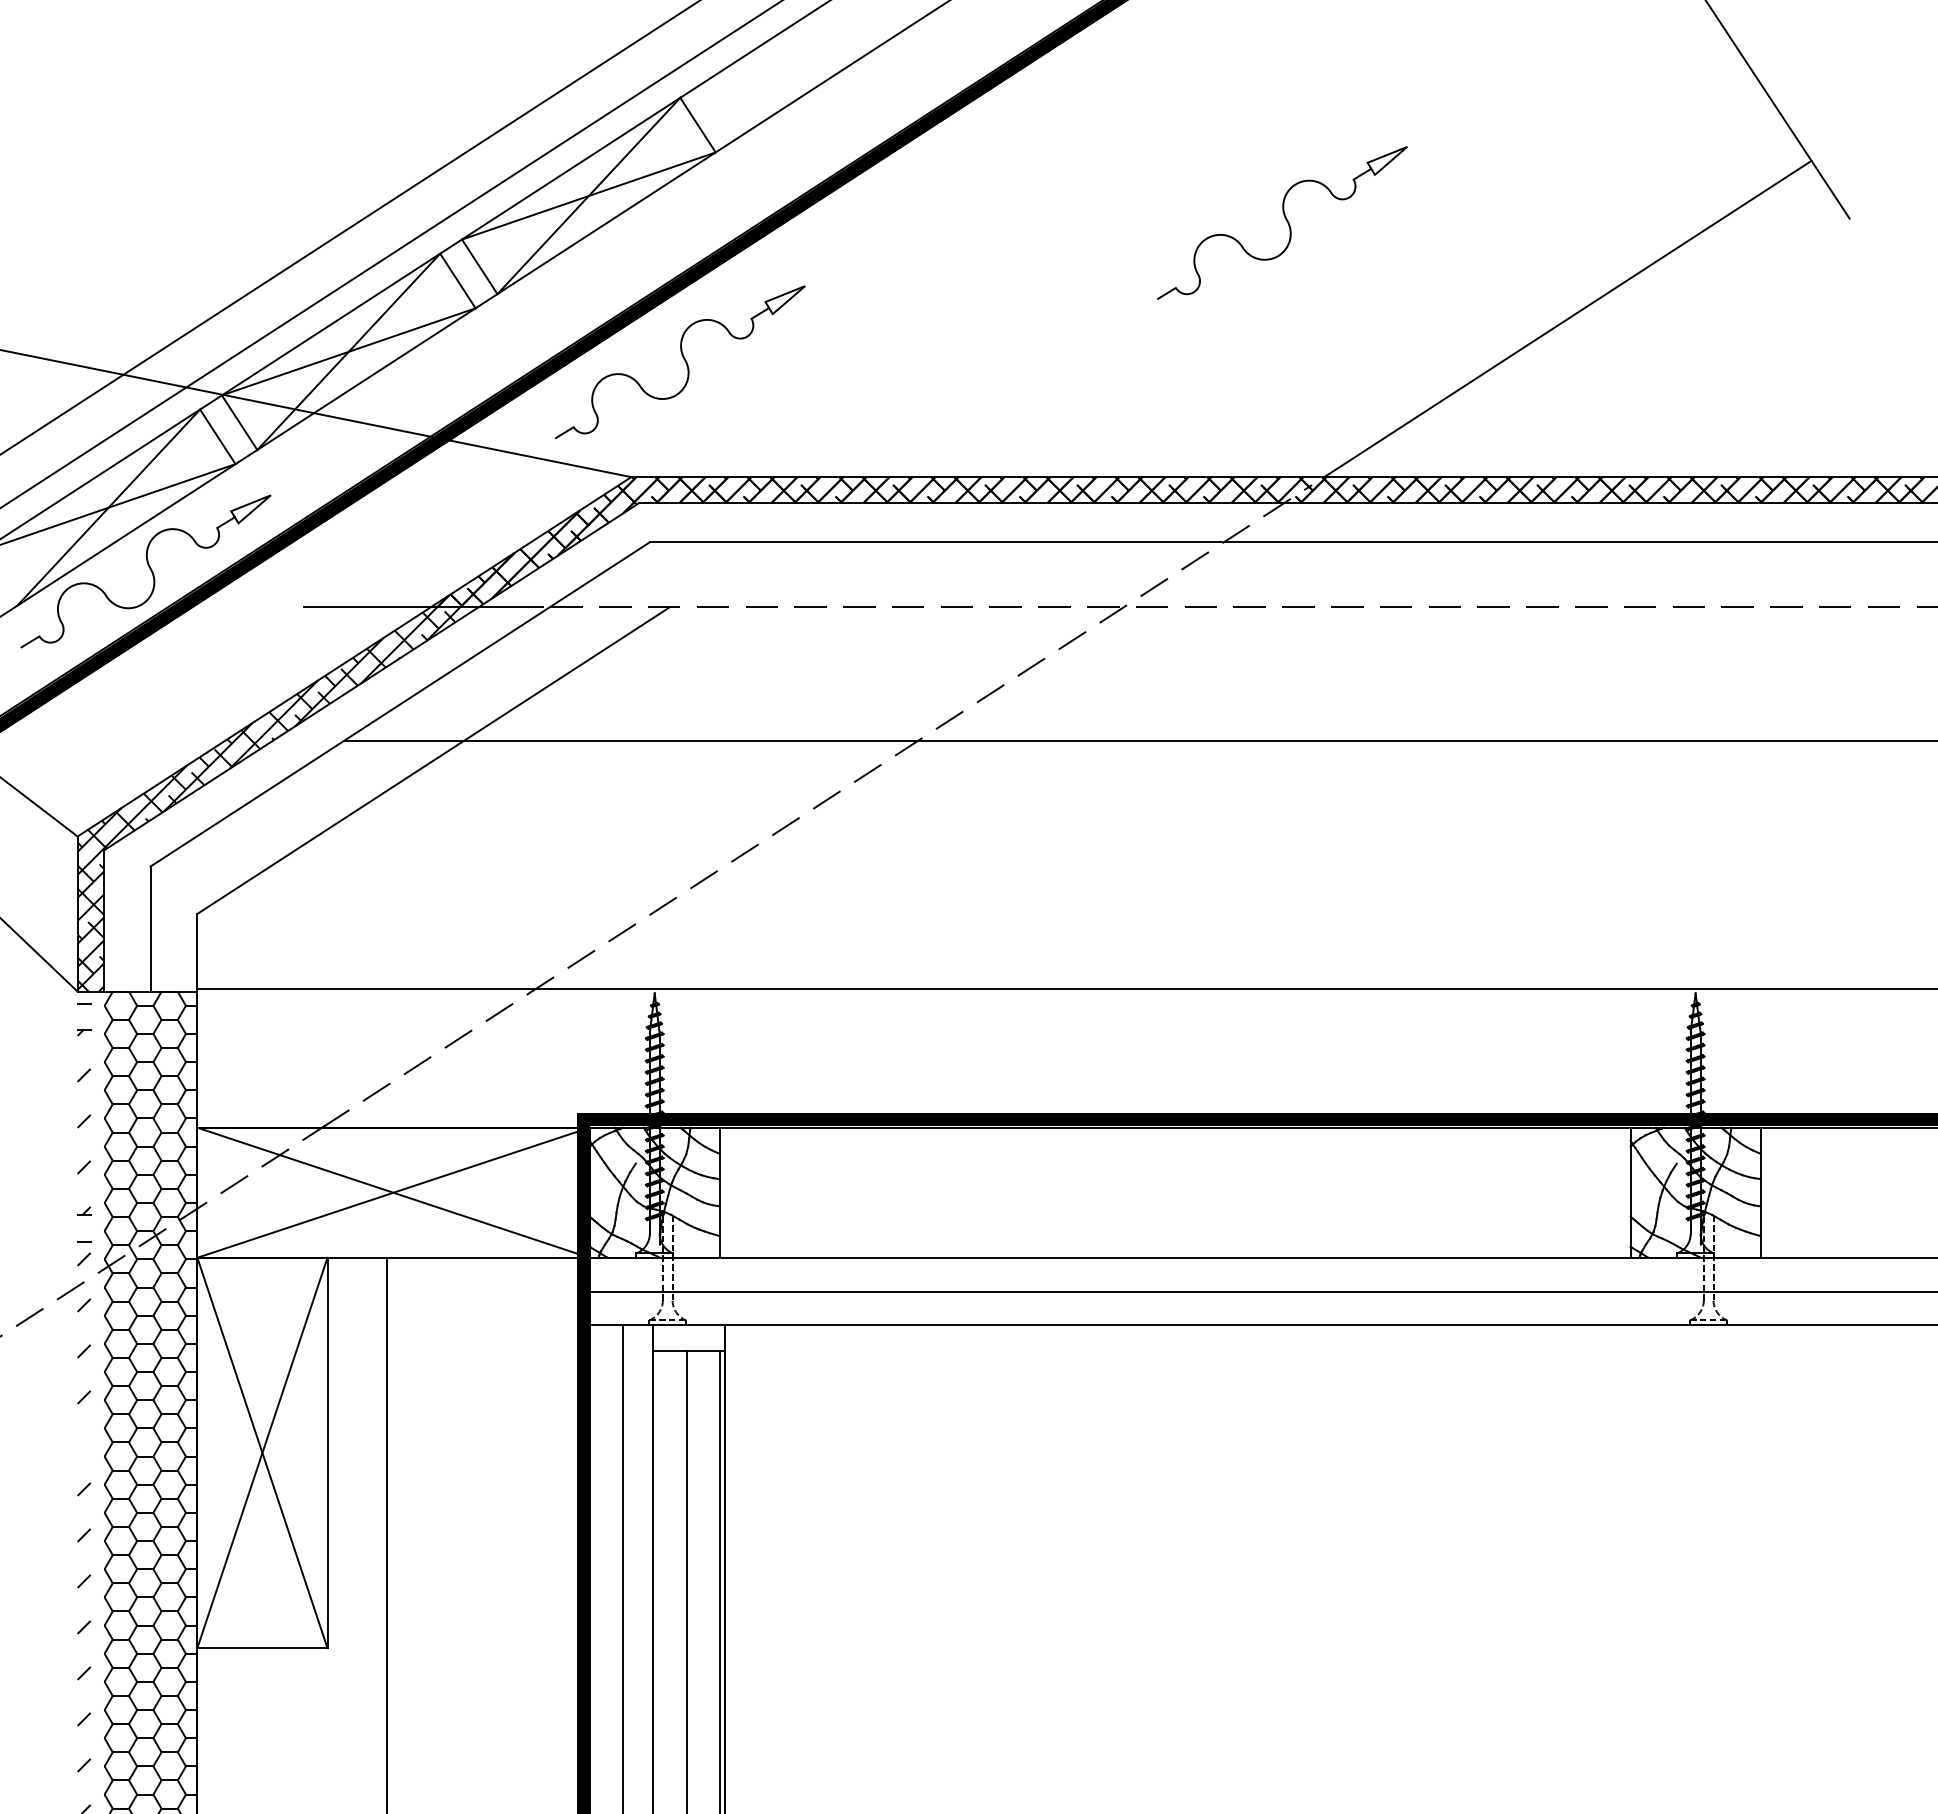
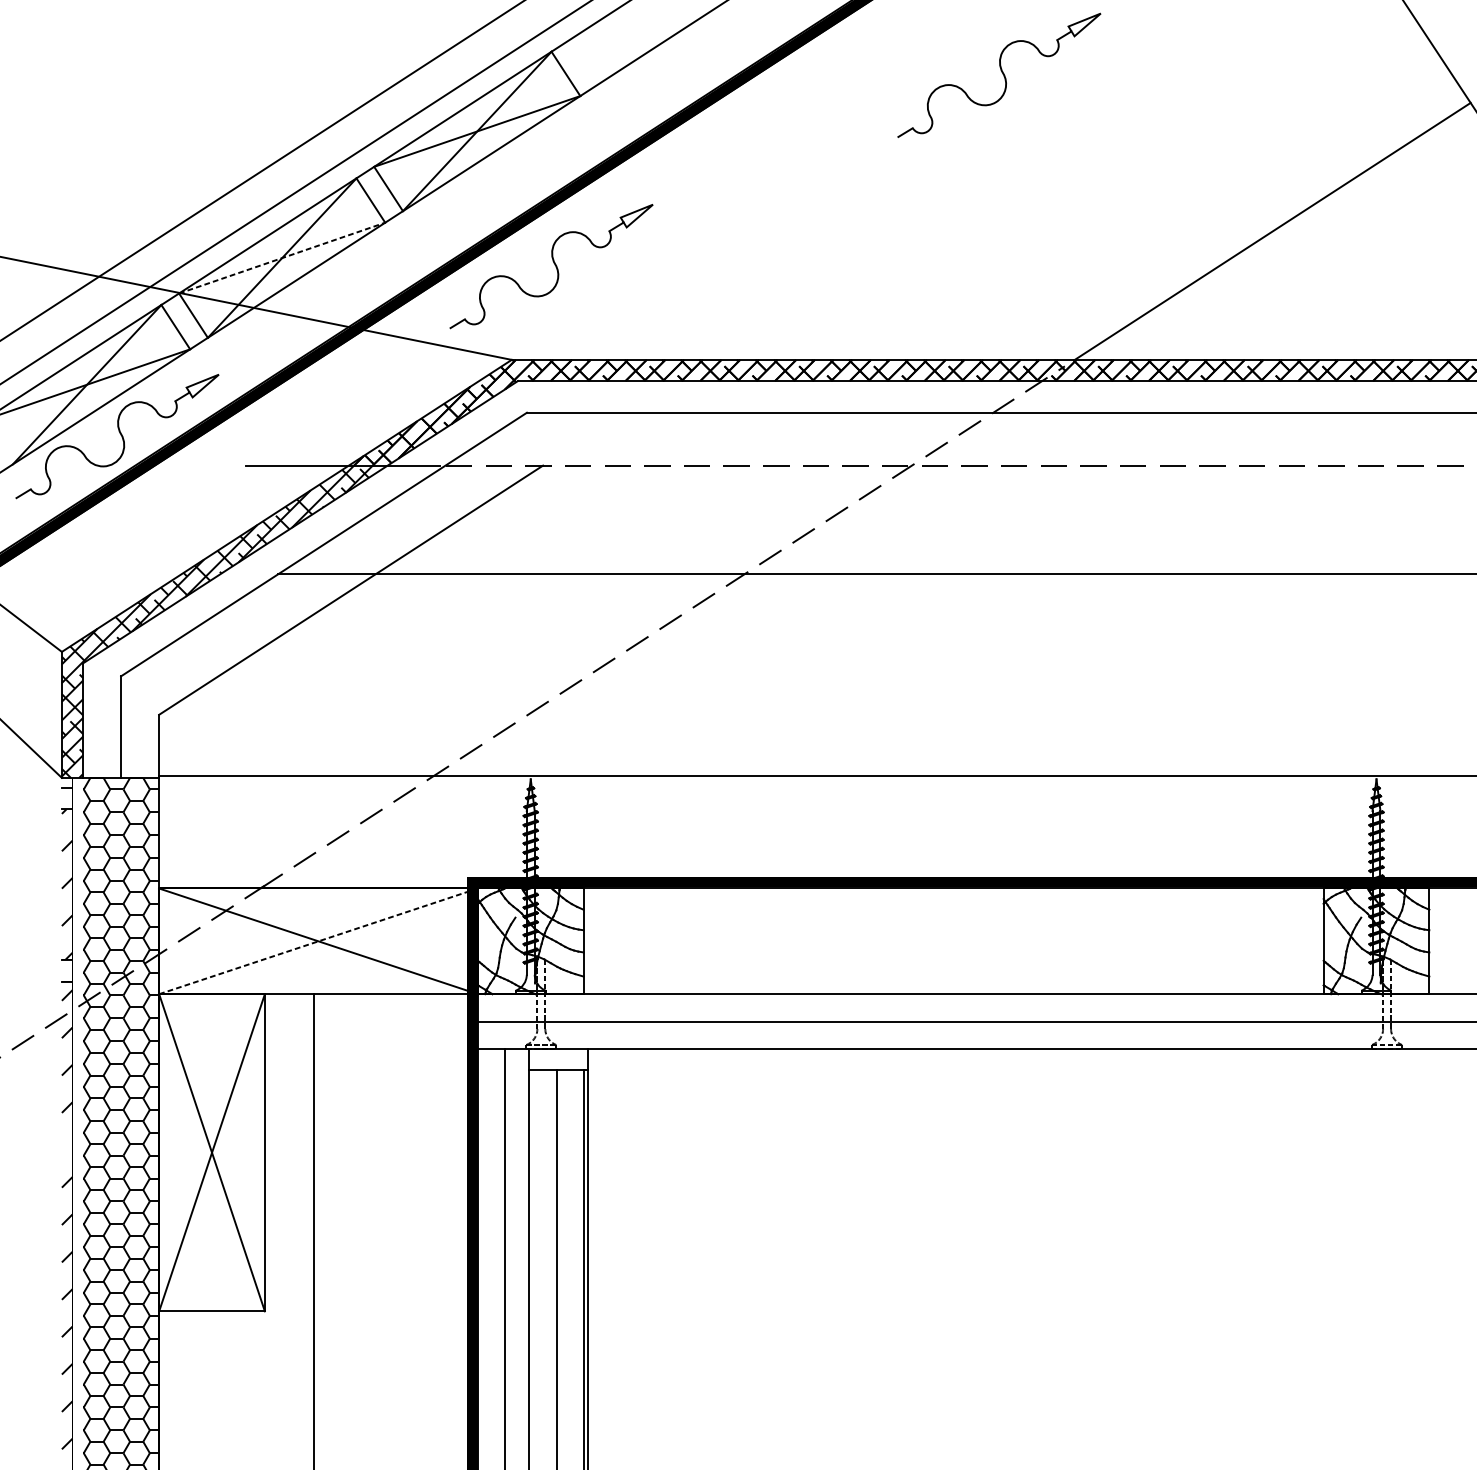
curve: (1286, 221) -> (1002, 74), moved
line: (349, 351) -> (282, 257), solid -> dashed
line: (393, 1192) -> (318, 941), solid -> dashed

